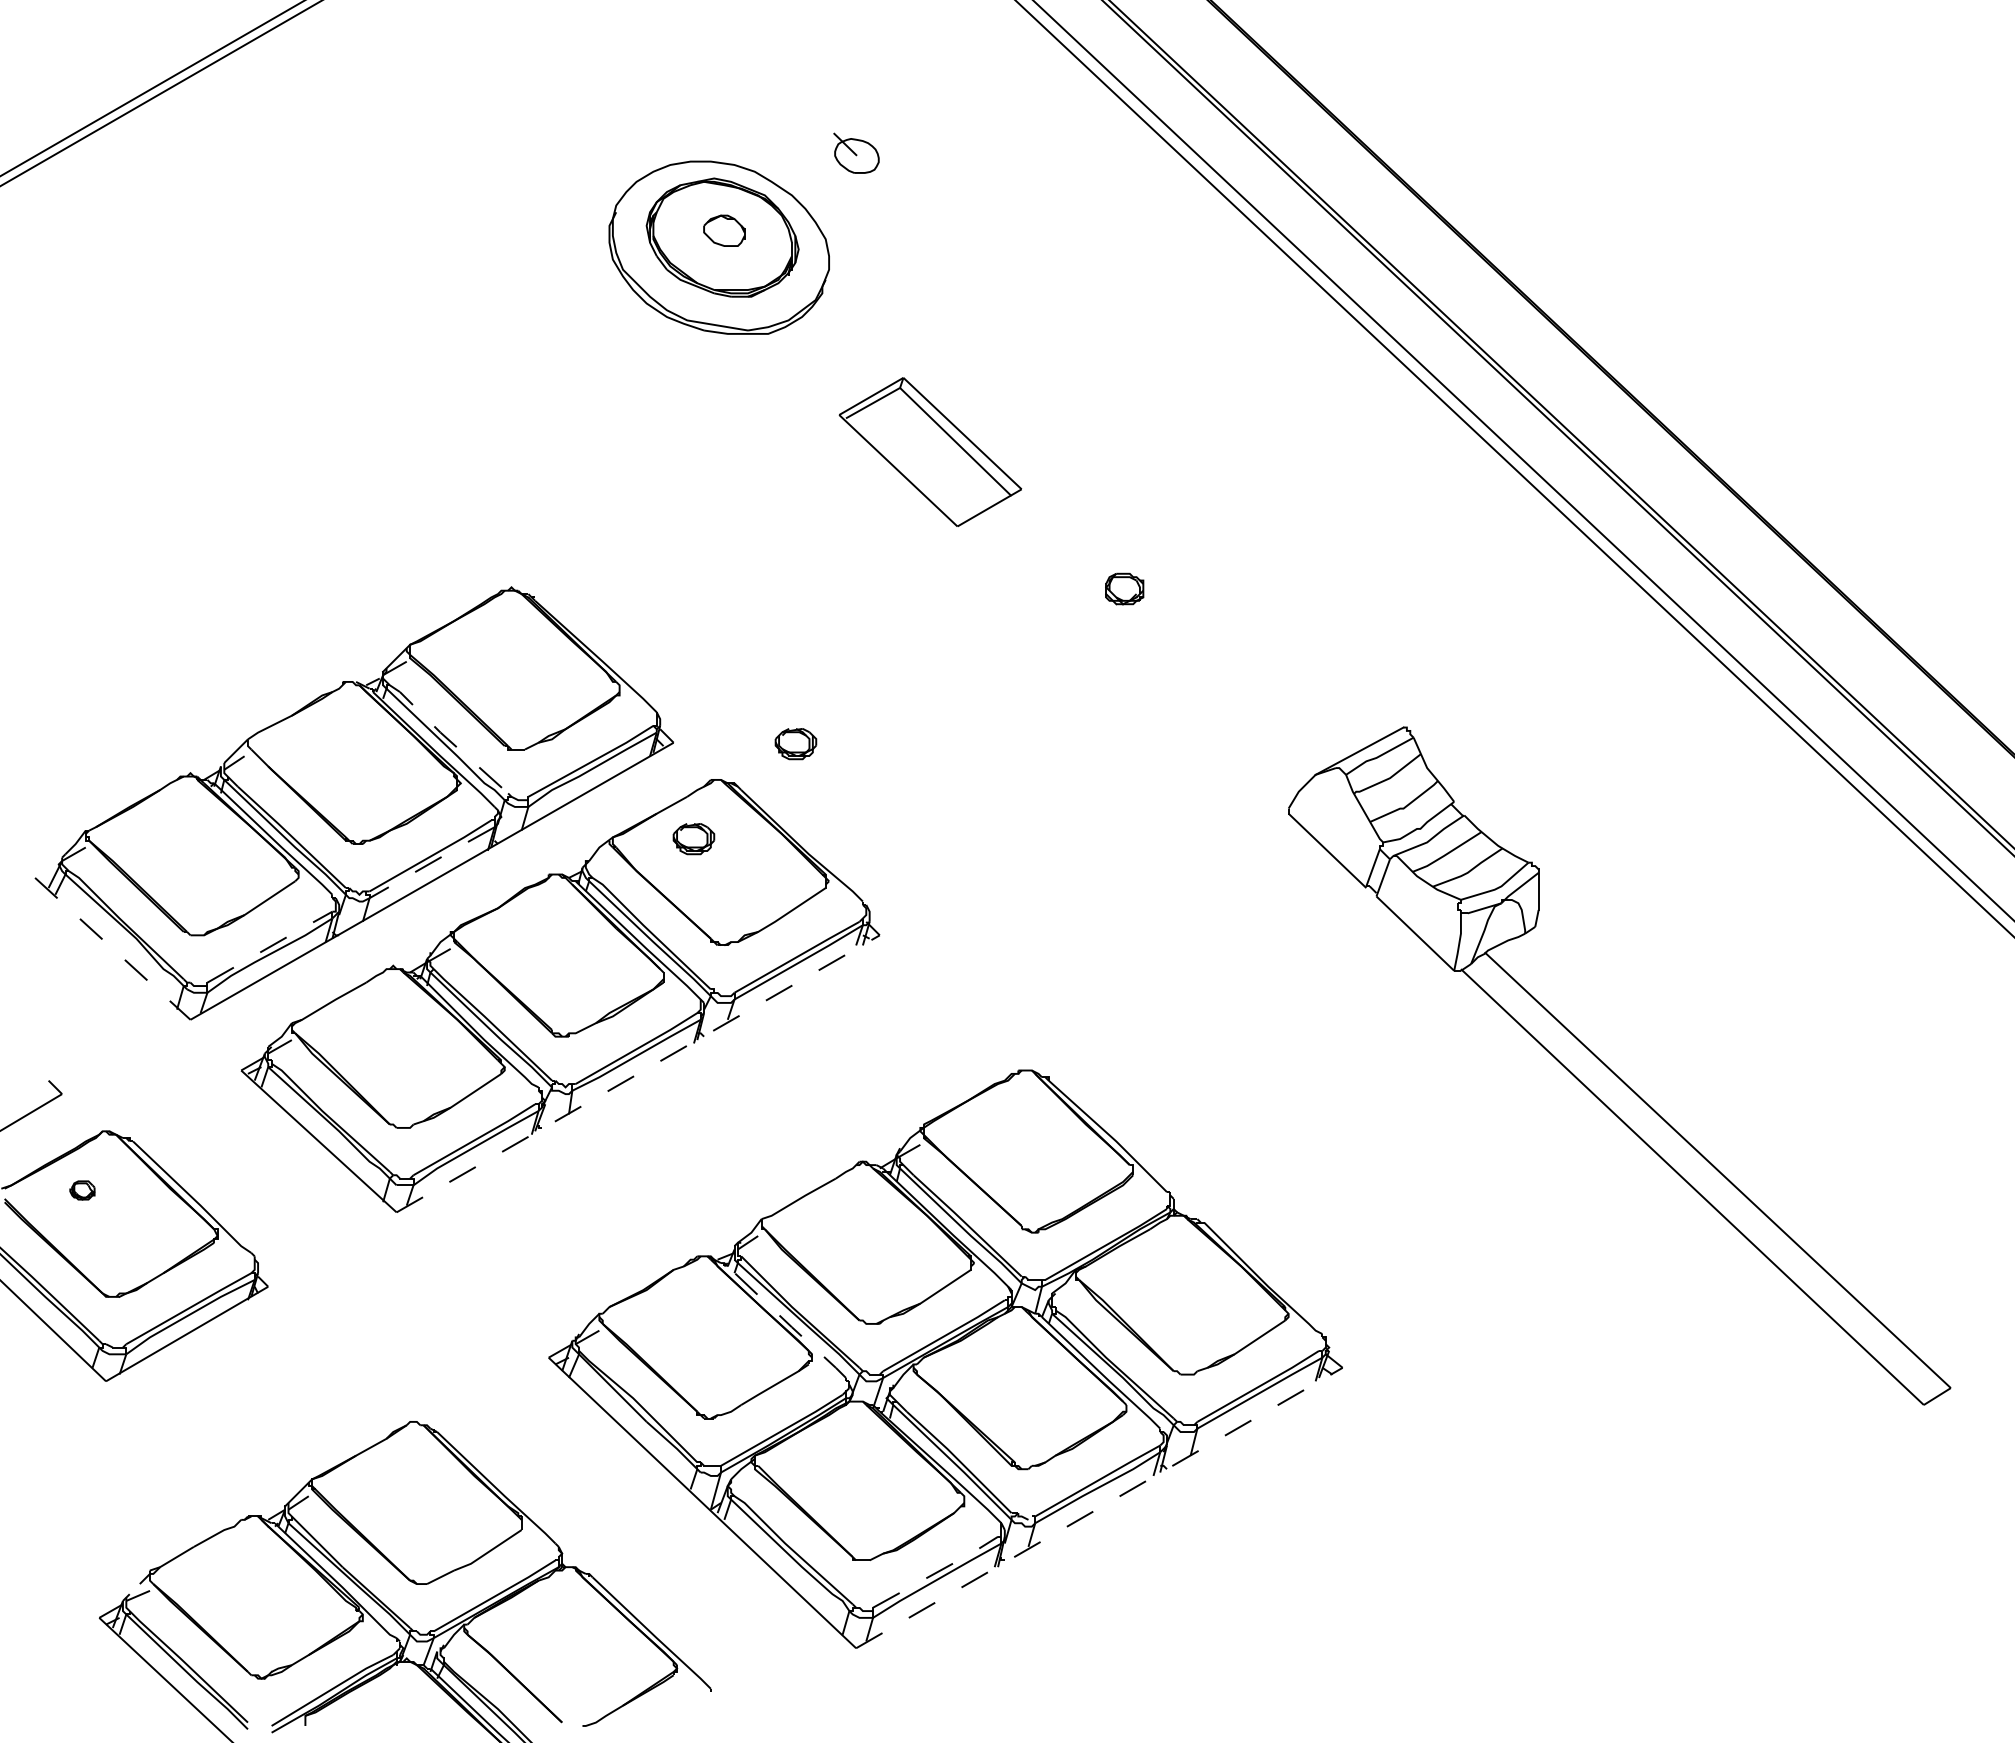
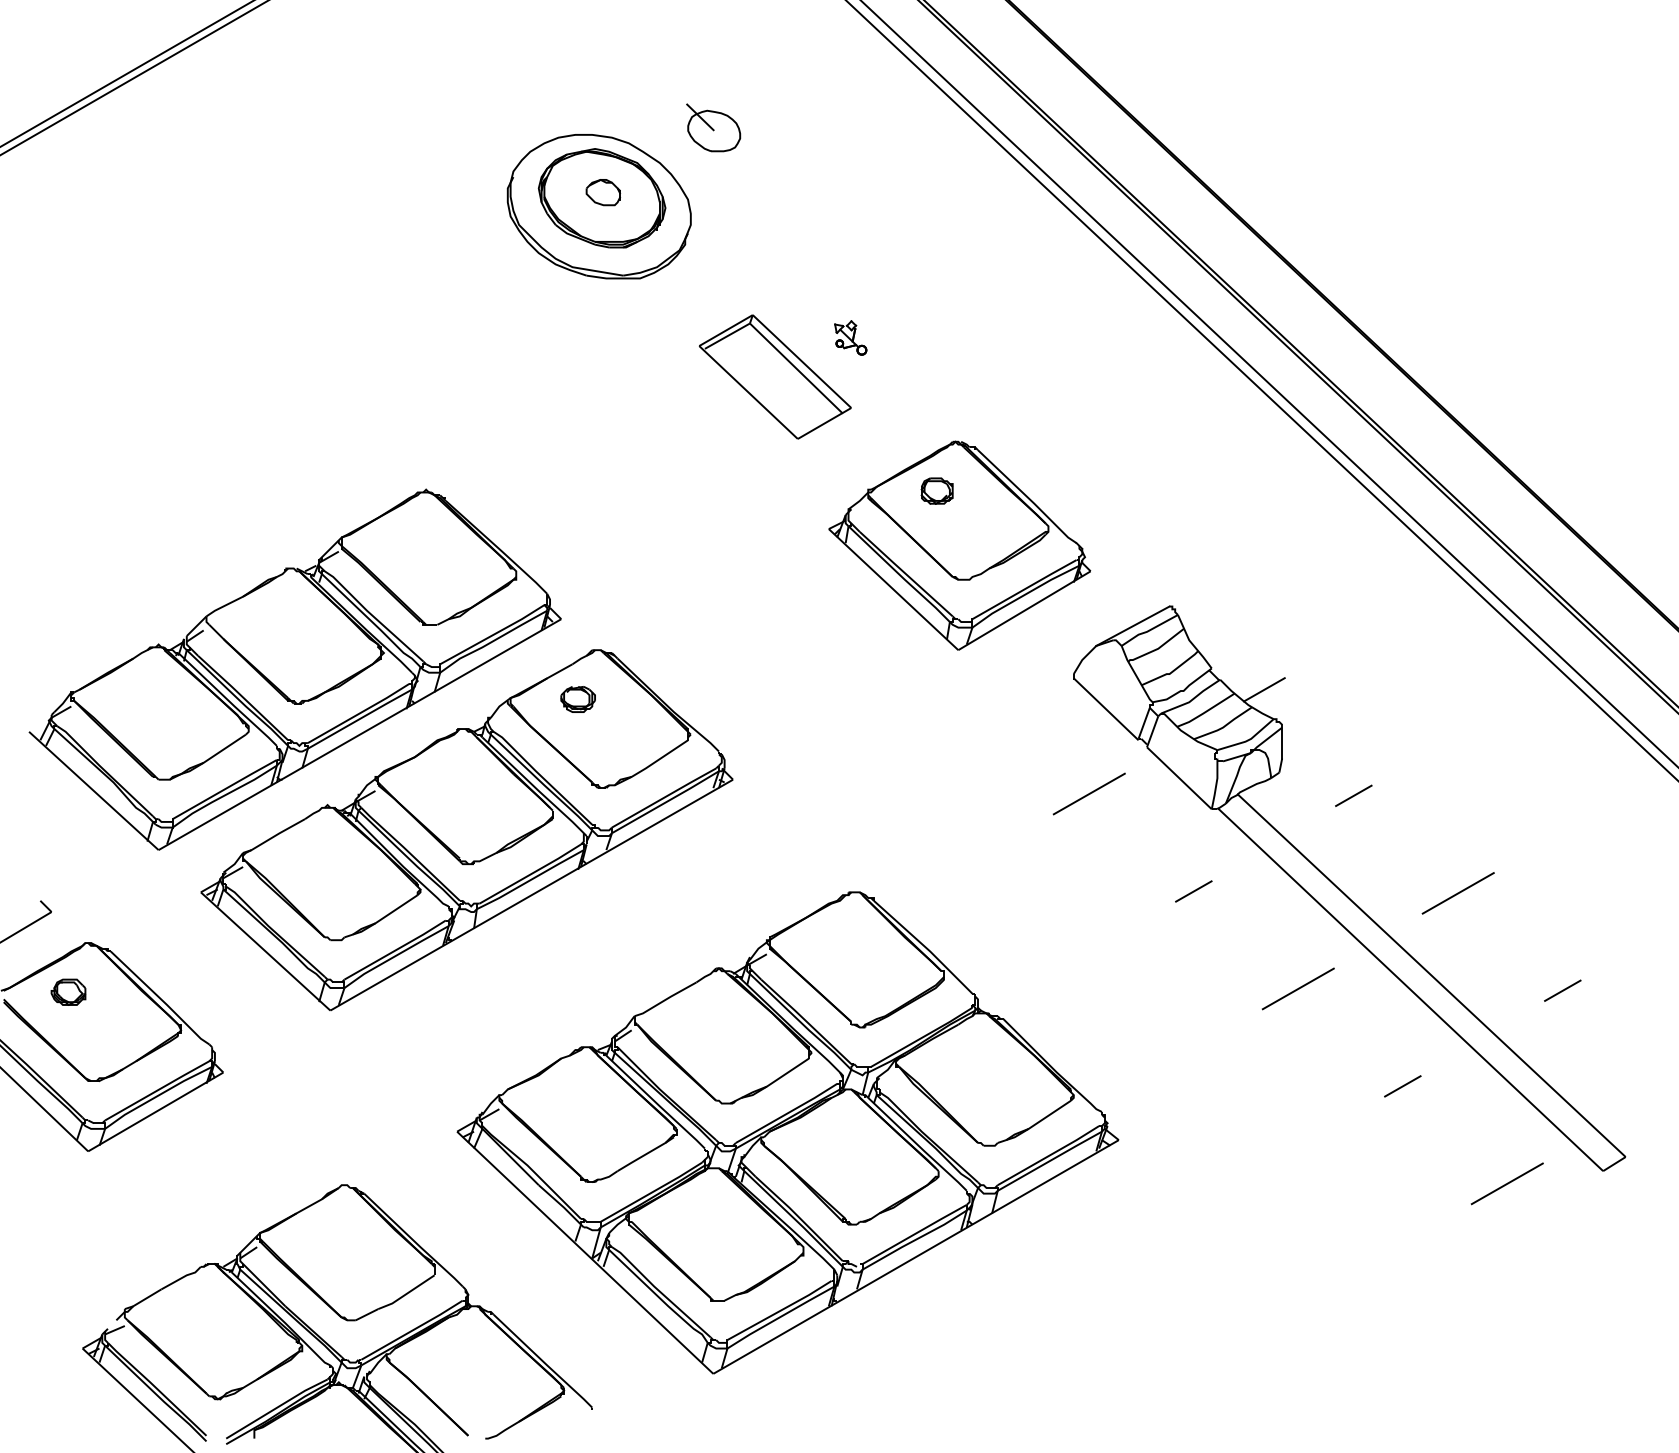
part: (856, 153) -> (713, 128), size x1.43
part: (1020, 405) -> (850, 338), added
part: (1151, 654) -> (959, 545), added
line: (447, 738) -> (372, 615), dashed -> solid
part: (795, 744) -> (662, 620), removed
line: (1516, 827) -> (1263, 689), added
line: (432, 862) -> (360, 718), dashed -> solid
line: (270, 946) -> (225, 789), dashed -> solid
line: (113, 949) -> (94, 791), dashed -> solid
line: (1306, 952) -> (1088, 794), added
line: (1624, 954) -> (1353, 795), added
line: (1432, 1069) -> (1193, 891), added
line: (1749, 1071) -> (1457, 893), added
line: (638, 1073) -> (531, 894), dashed -> solid
line: (1557, 1186) -> (1297, 989), added
line: (1875, 1188) -> (1562, 990), added
part: (82, 1190) -> (68, 992), size x1.67
line: (1683, 1303) -> (1402, 1086), added
line: (787, 1323) -> (656, 1103), dashed -> solid
line: (1808, 1419) -> (1507, 1183), added
line: (1099, 1508) -> (916, 1257), dashed -> solid
line: (936, 1572) -> (780, 1310), dashed -> solid

